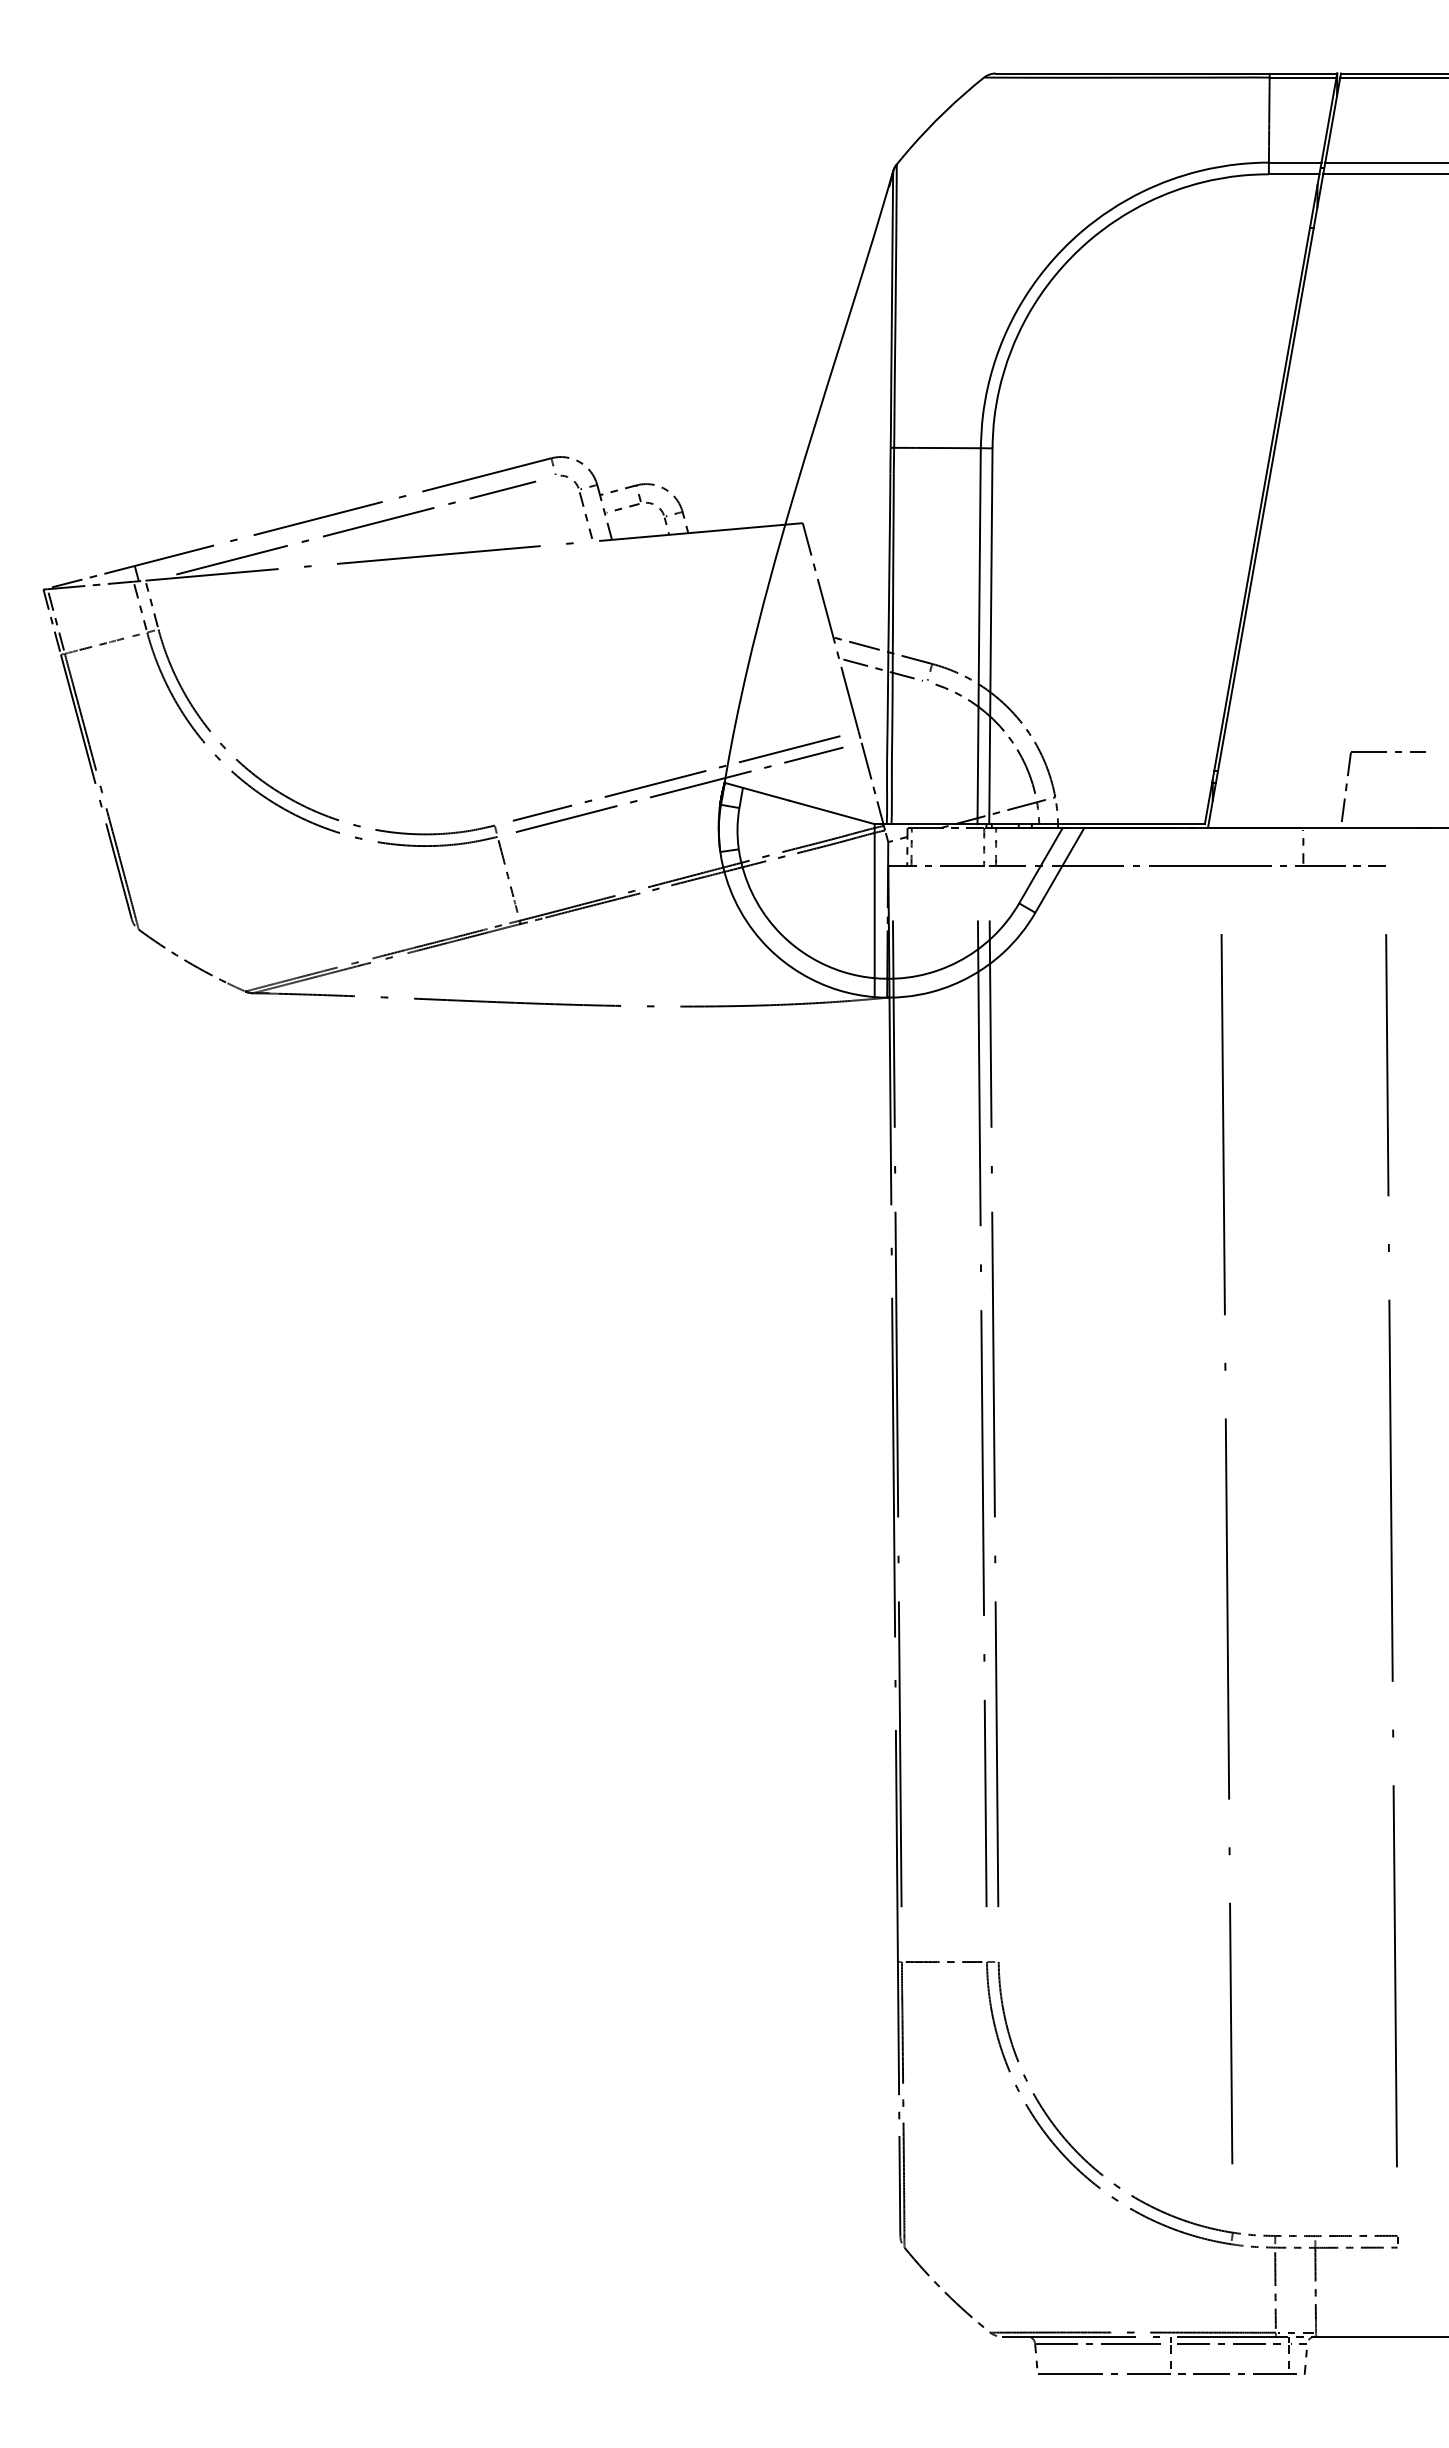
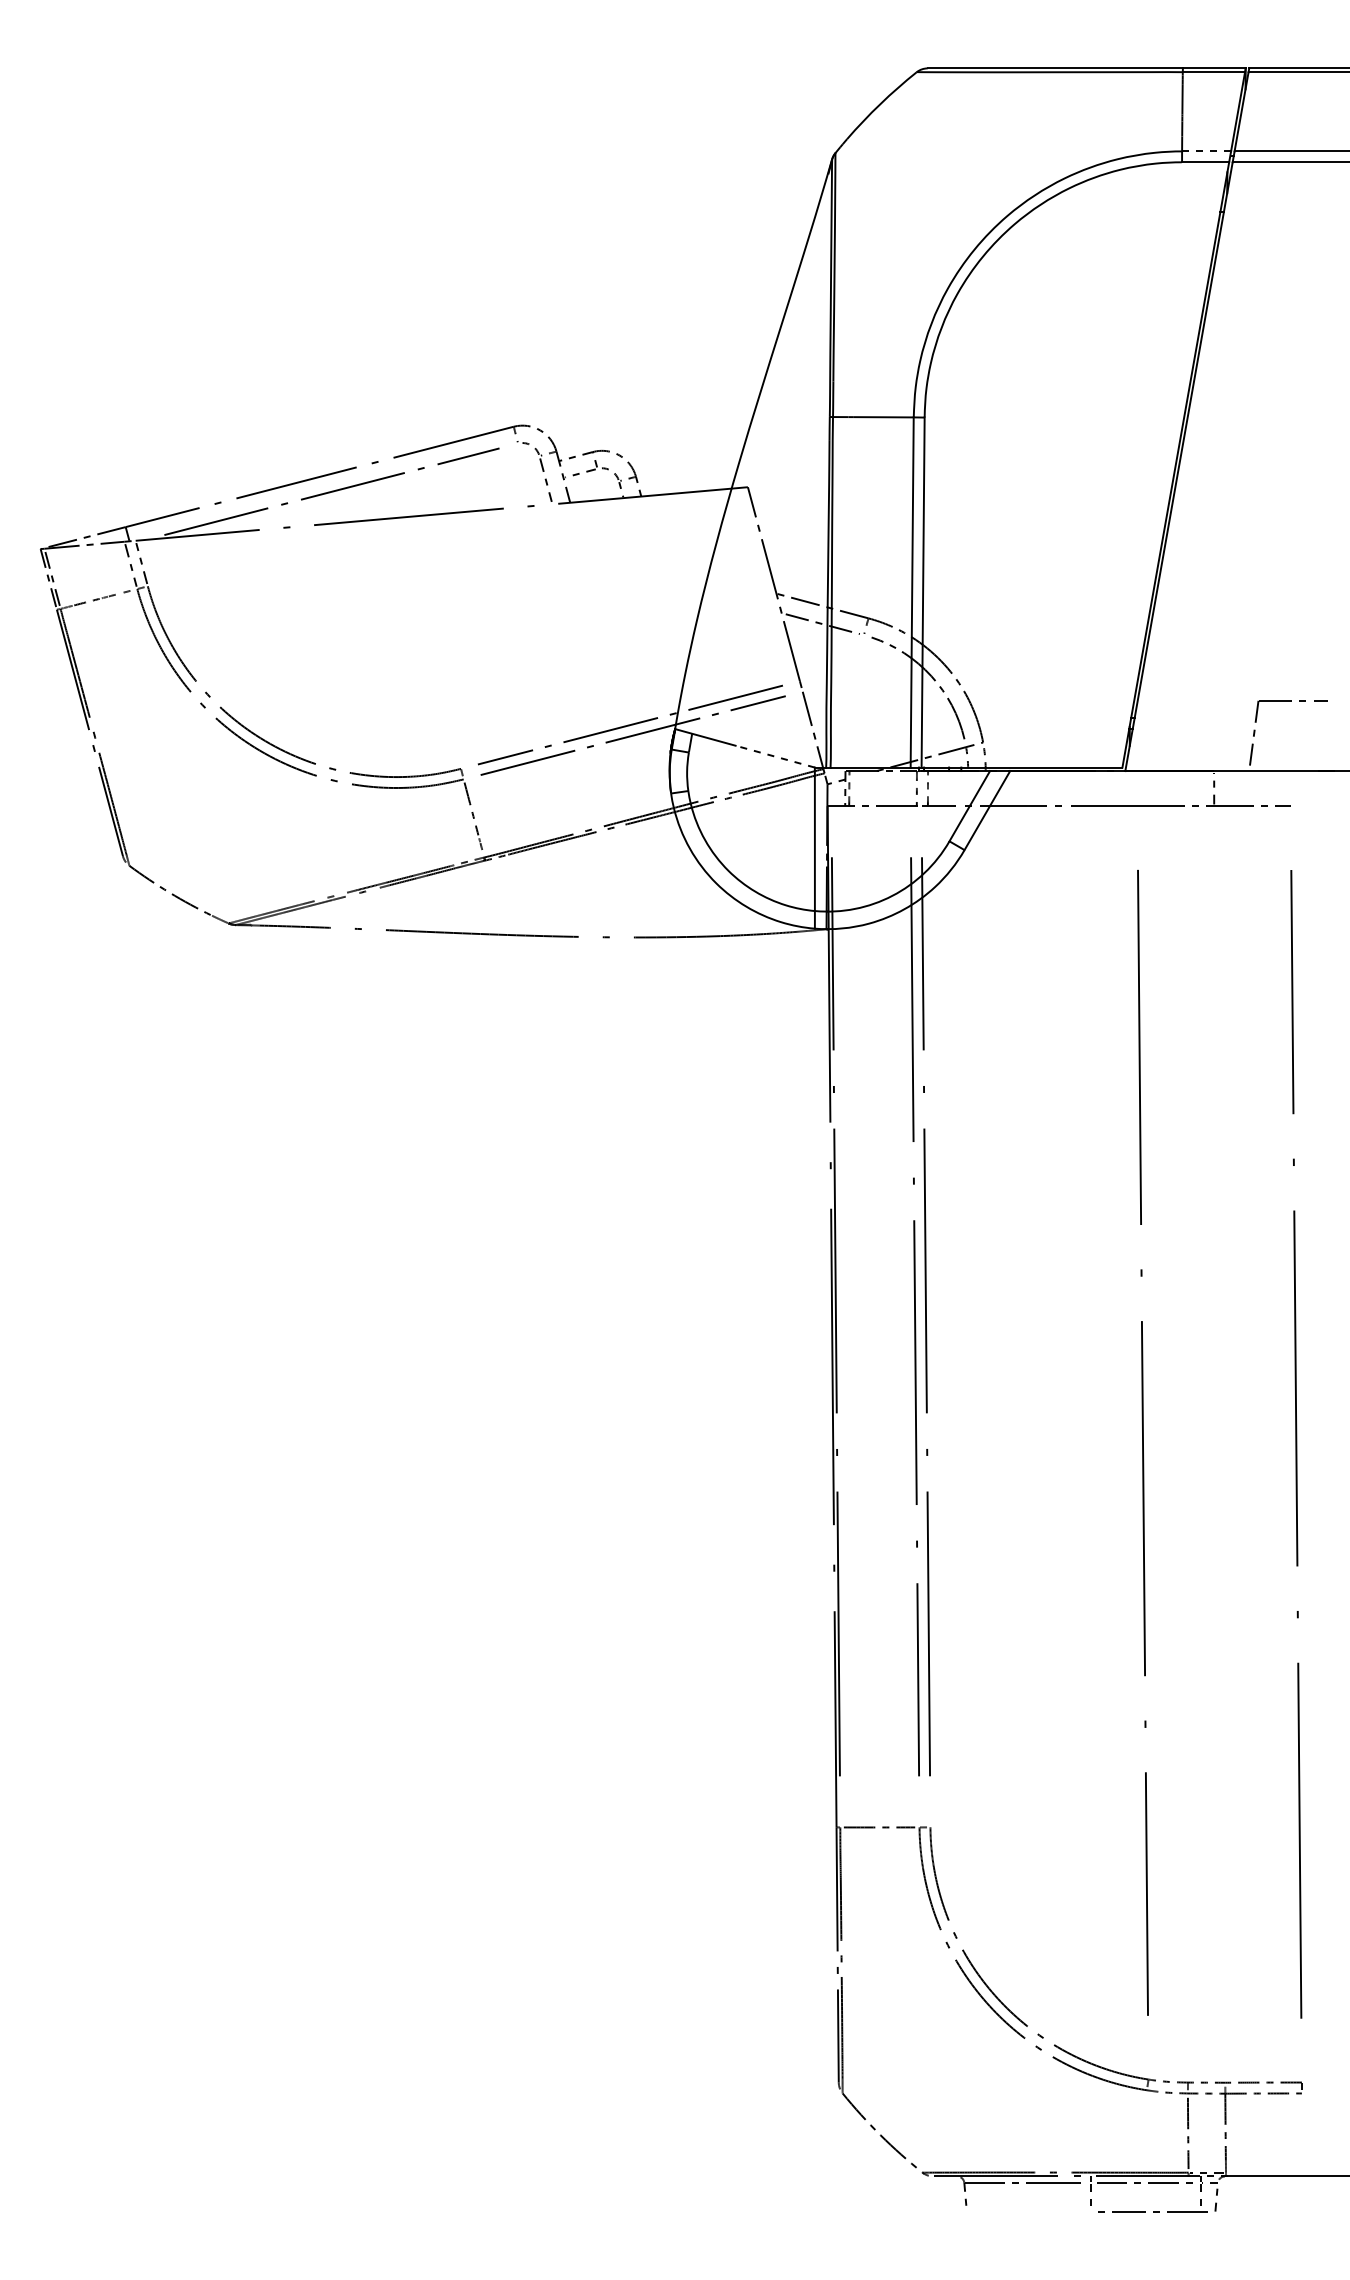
line: (1295, 162) -> (1206, 151), solid -> dashed
line: (831, 812) -> (774, 756), solid -> dashed
line: (1104, 2374) -> (1028, 2211), removed

